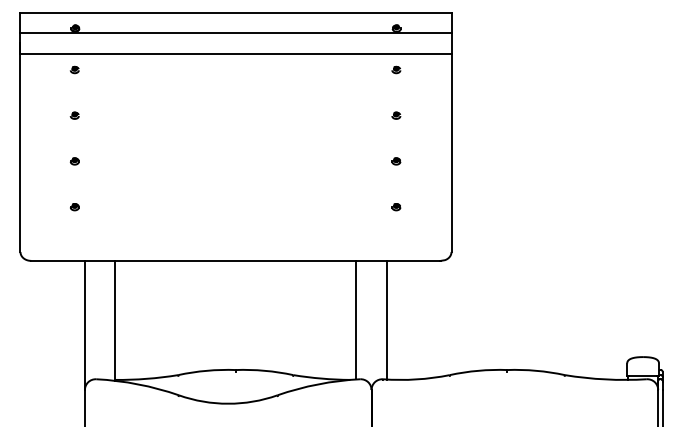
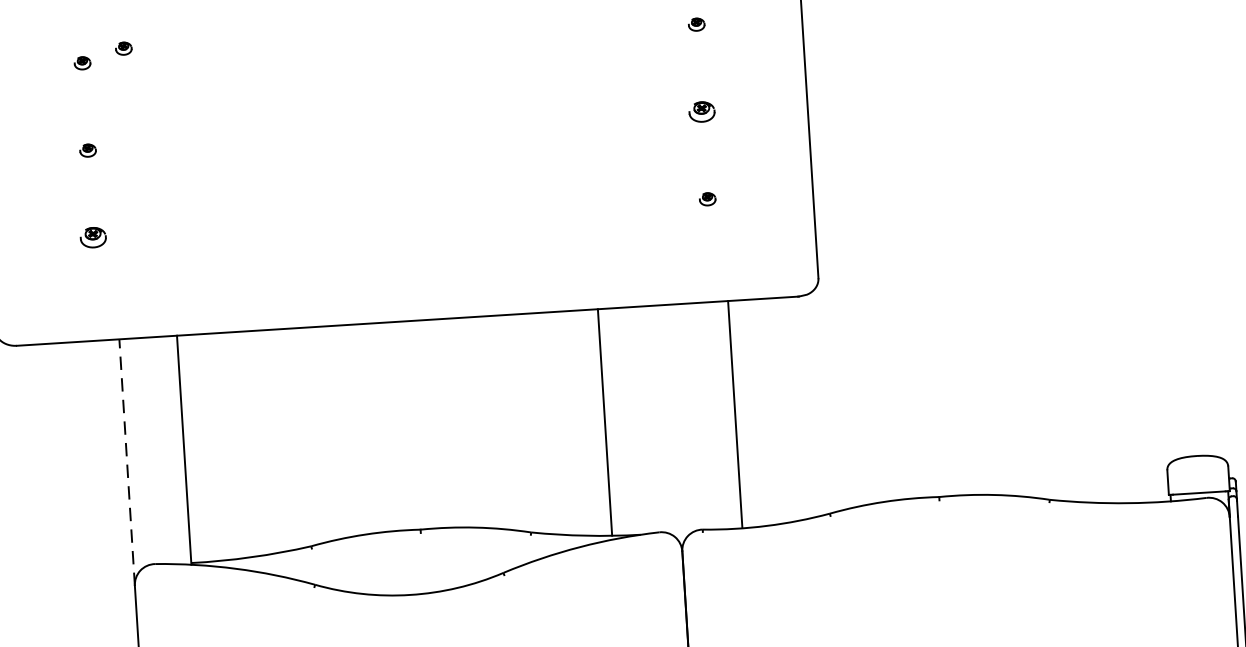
part: (96, 109) -> (123, 48), added
part: (396, 161) -> (702, 112), size x1.6
part: (74, 207) -> (93, 238), size x1.6
line: (356, 319) -> (604, 421), moved
line: (386, 319) -> (734, 412), moved
line: (84, 325) -> (126, 462), solid -> dashed

